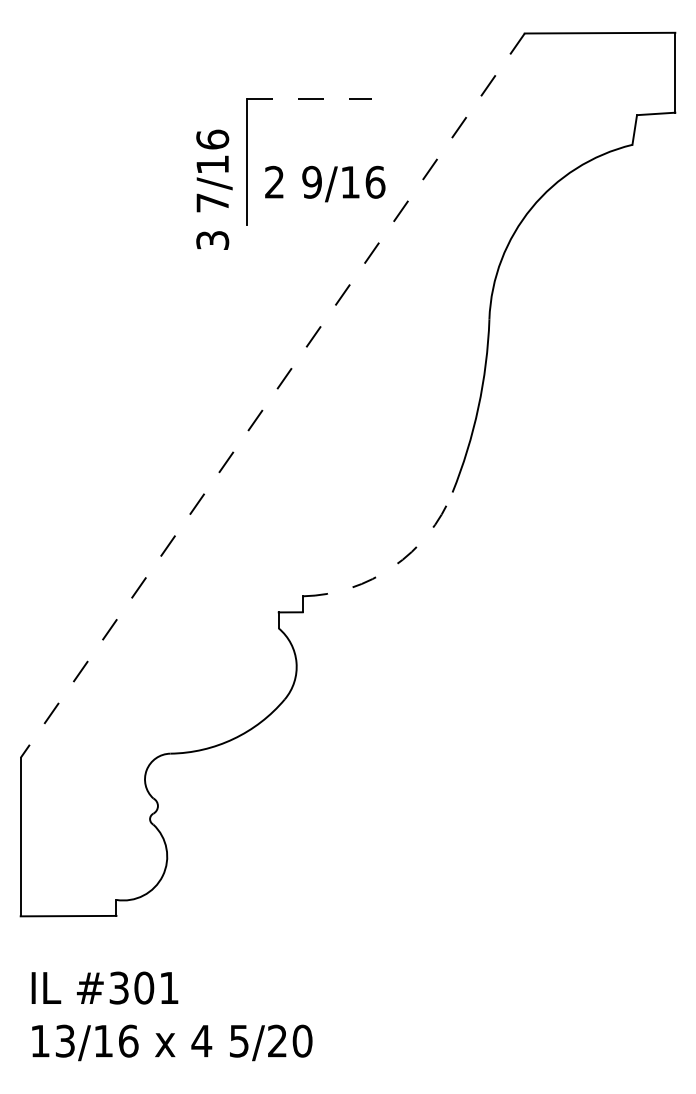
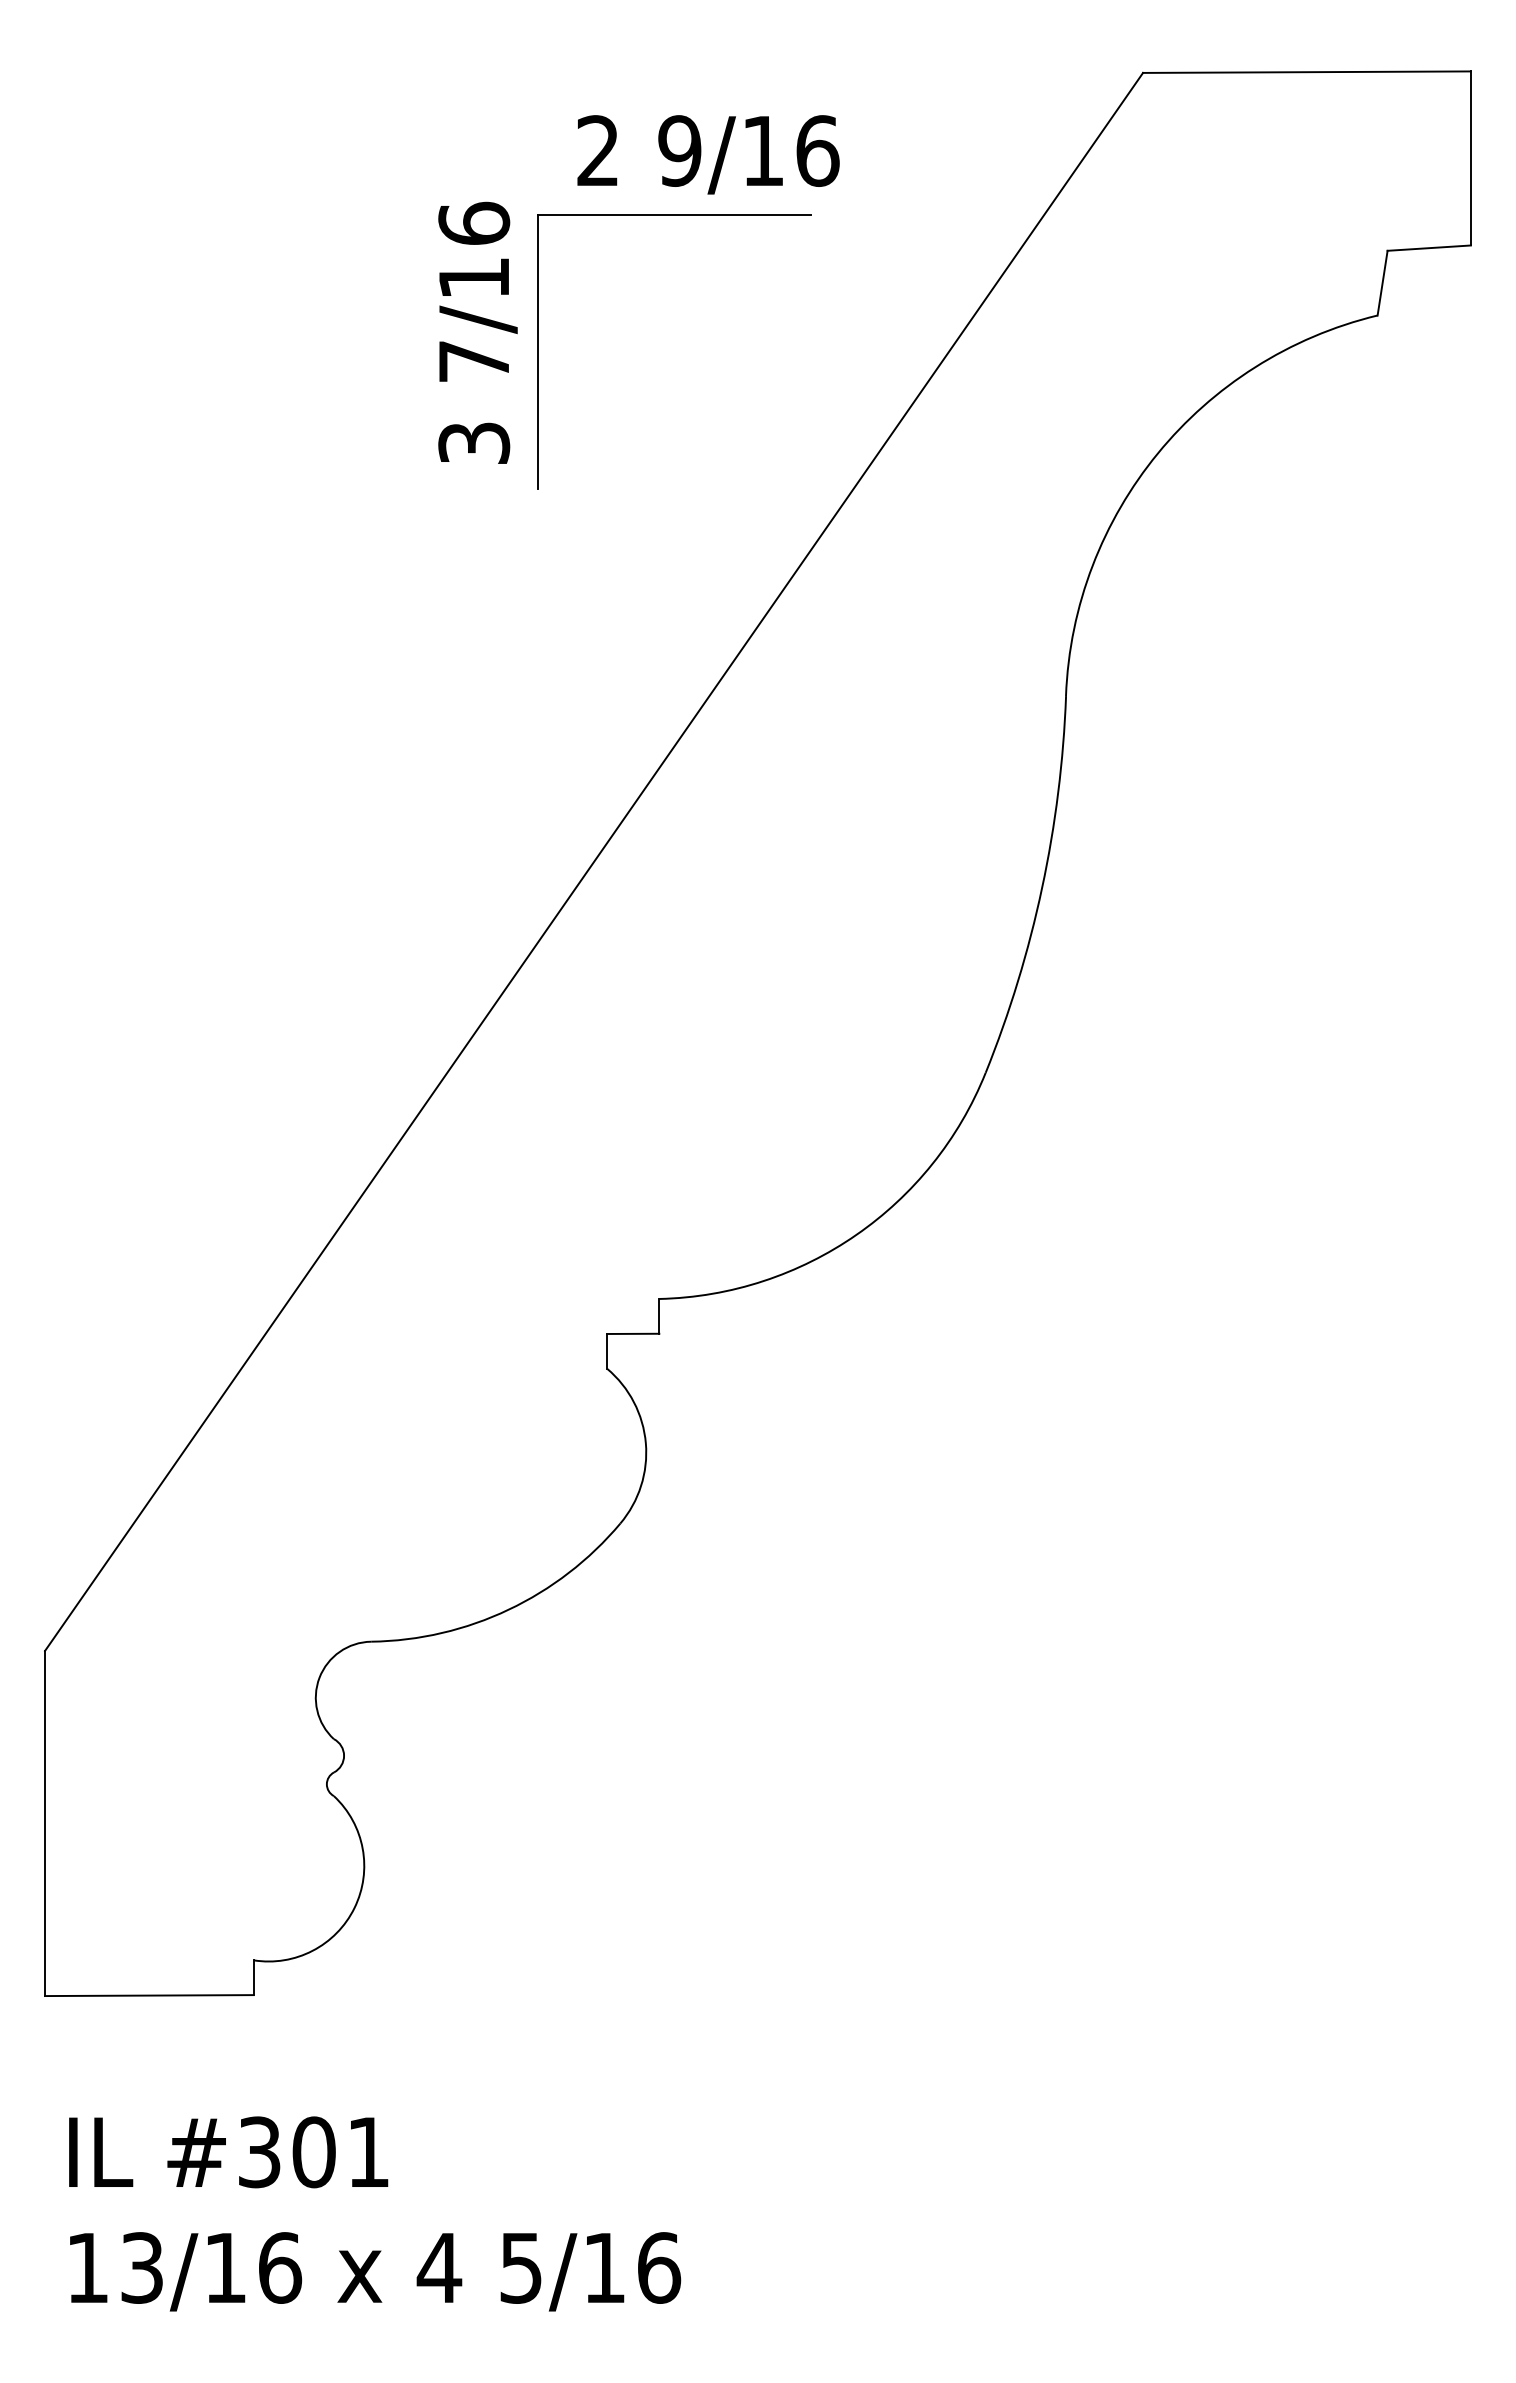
line: (309, 98) -> (674, 214), dashed -> solid
text: (325, 183) -> (708, 153), moved
text: (214, 189) -> (478, 332), moved
line: (272, 396) -> (593, 863), dashed -> solid
arc: (393, 566) -> (857, 1233), dashed -> solid
text: (290, 1040) -> (632, 2266), 5/20 -> 5/16

